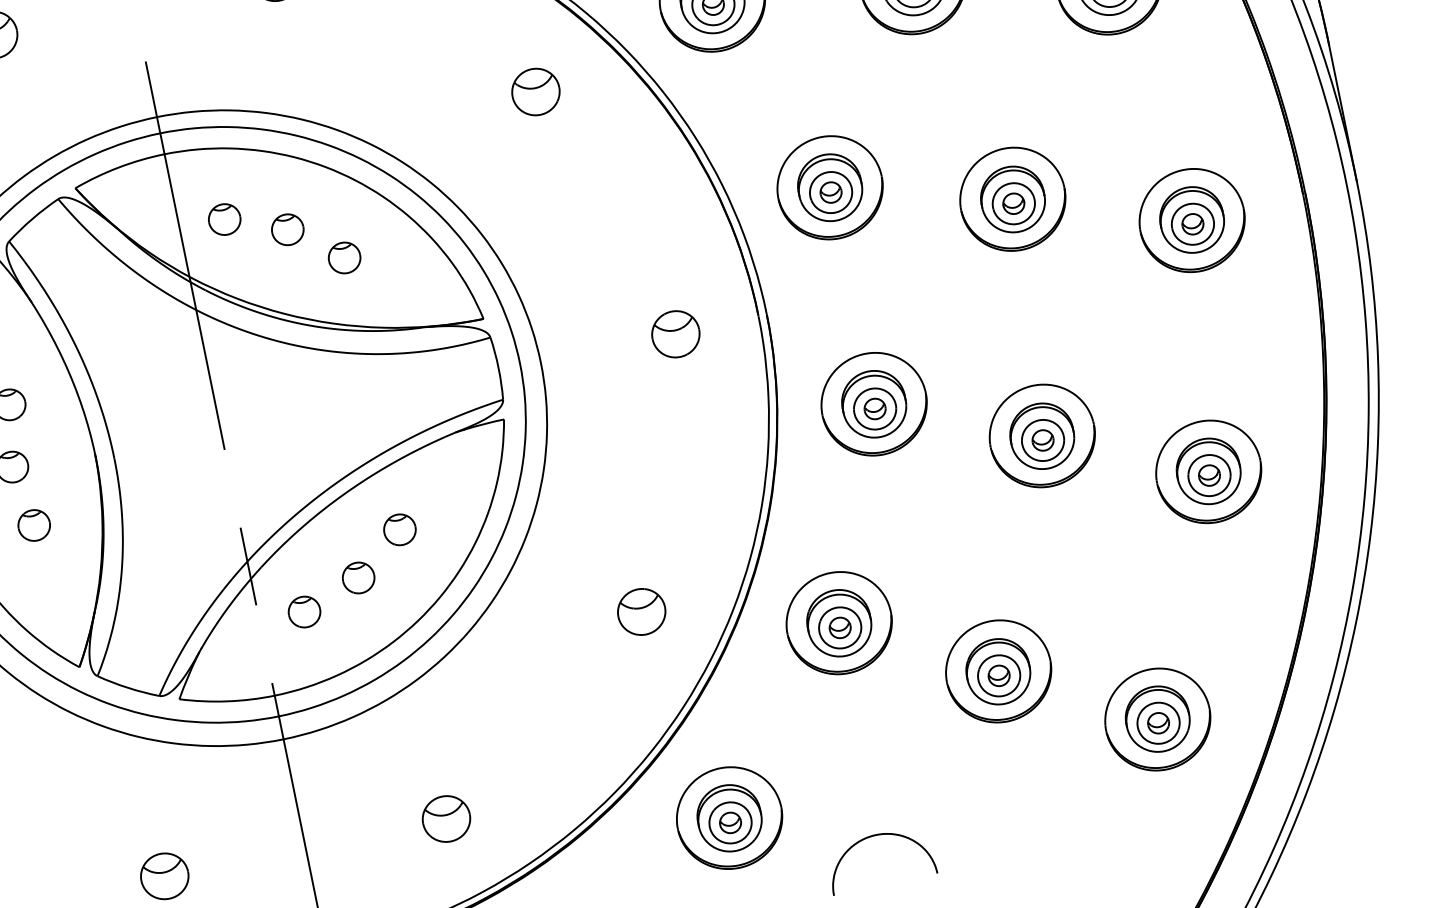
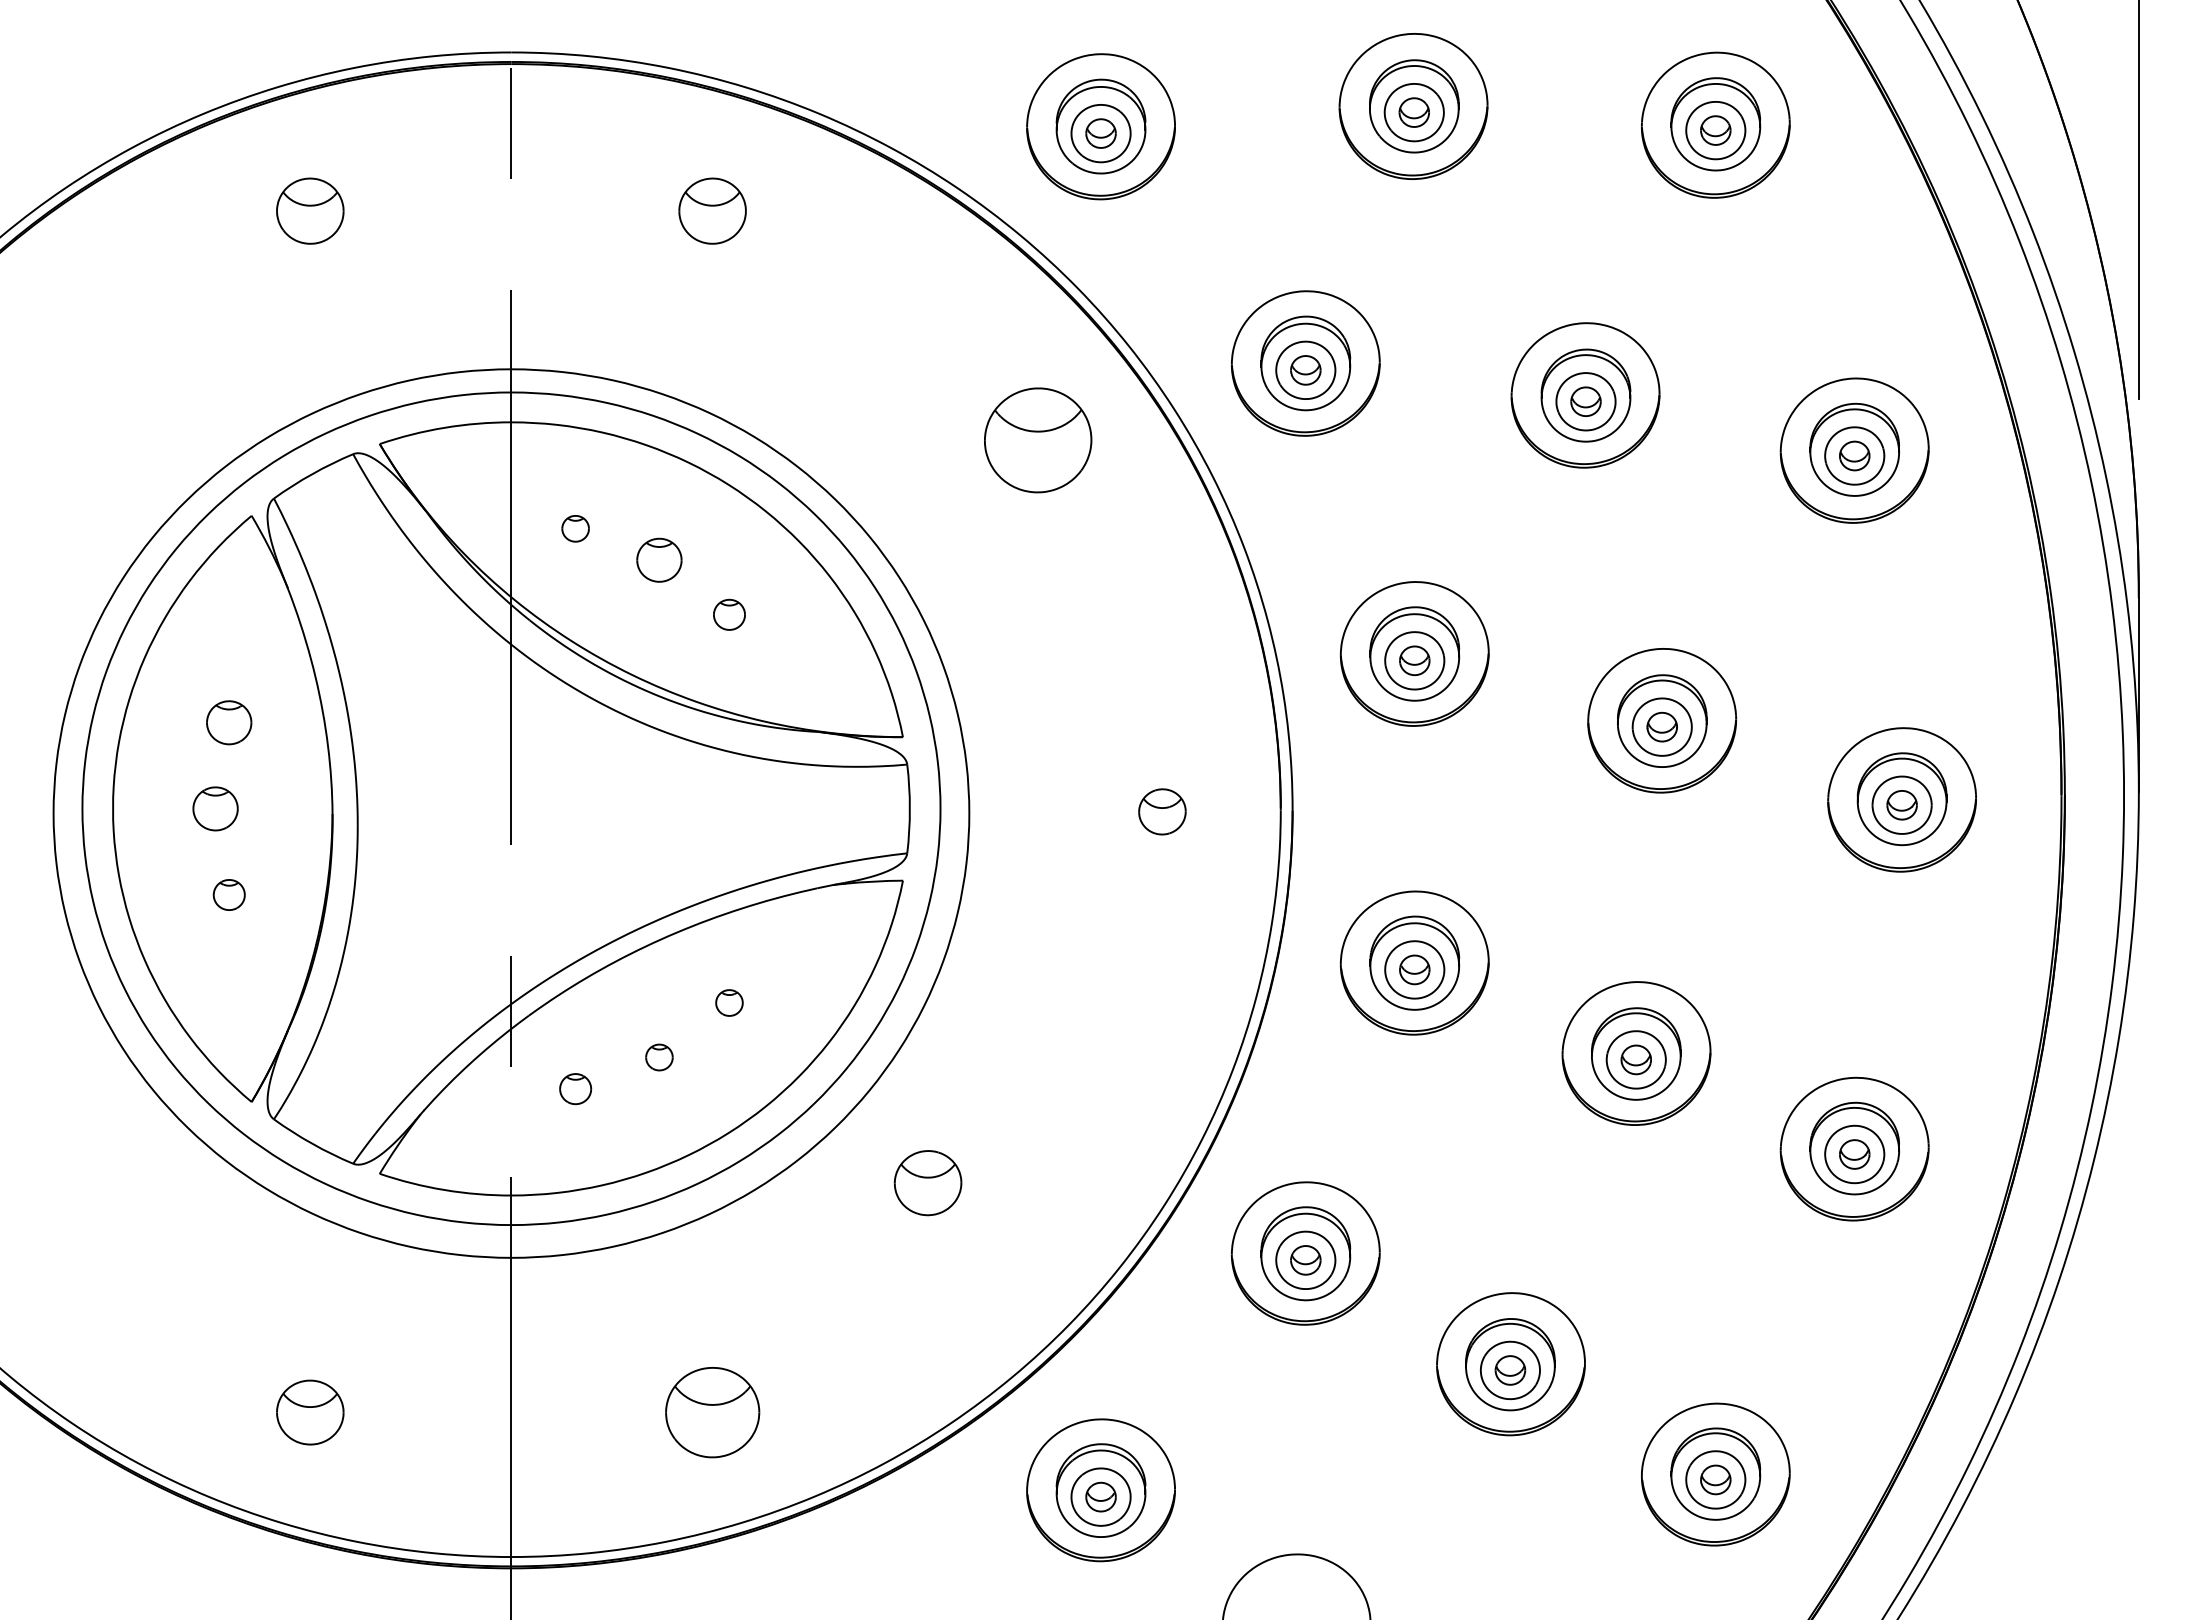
part: (535, 92) -> (1037, 440), size x1.6
part: (224, 219) -> (575, 528), size x0.6
part: (344, 257) -> (729, 614), size x0.7
part: (675, 334) -> (1162, 811), size x0.7
part: (34, 525) -> (229, 894), size x0.7
part: (399, 529) -> (729, 1002), size x0.6
part: (358, 577) -> (659, 1057), size x0.6
part: (304, 611) -> (575, 1088), size x0.7
part: (641, 612) -> (927, 1183), moved
part: (446, 818) -> (712, 1412), size x1.4

